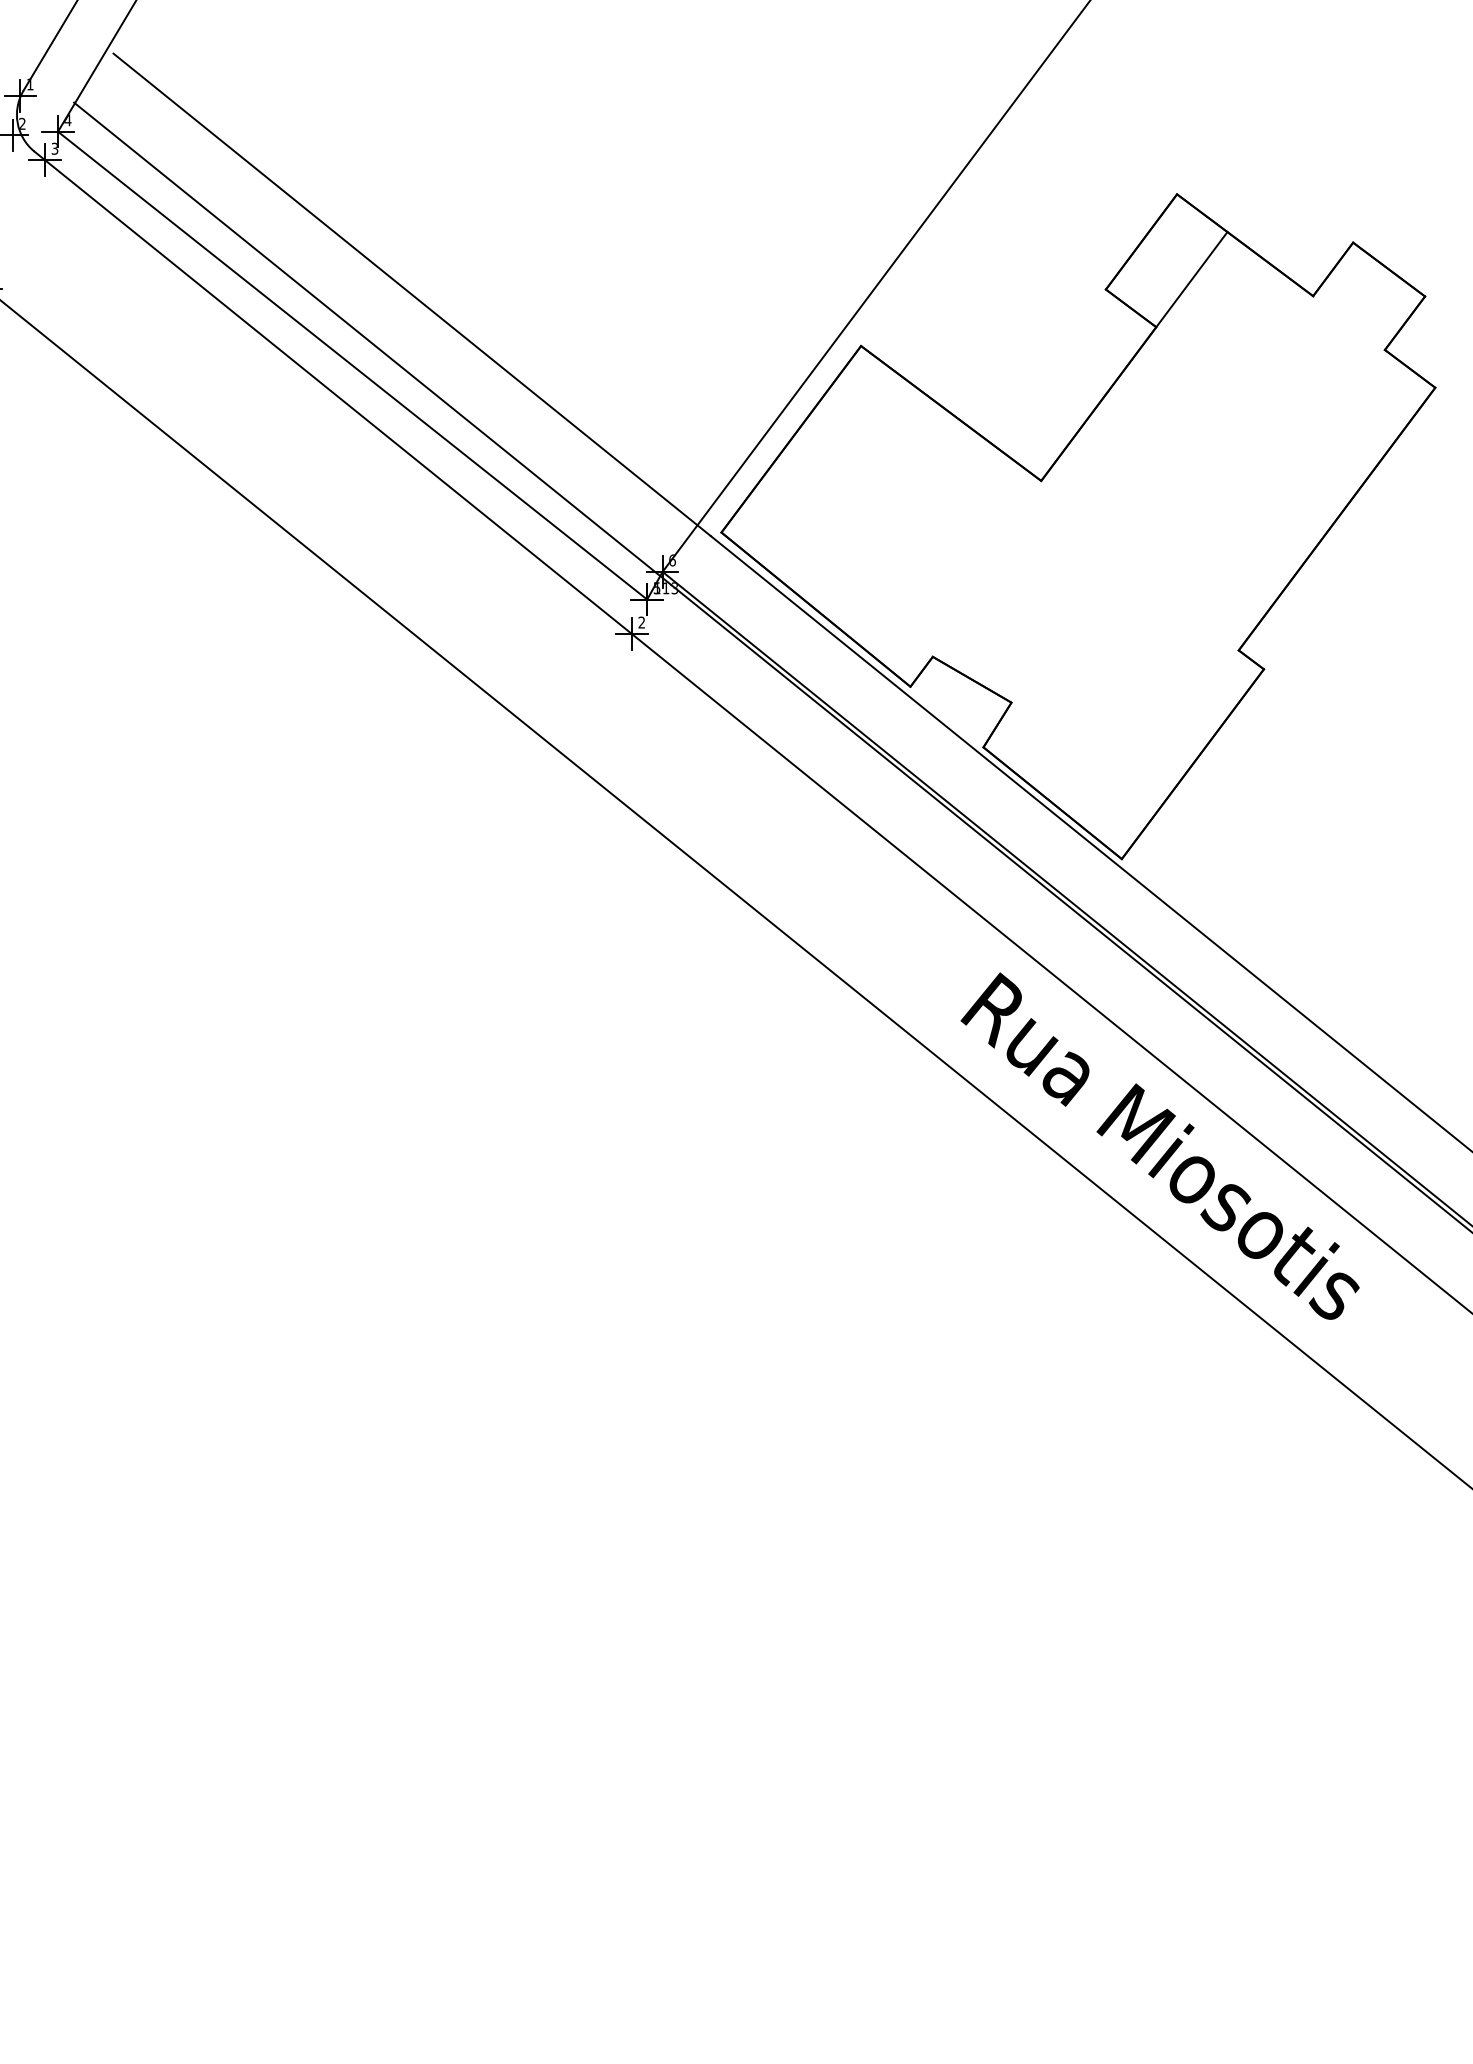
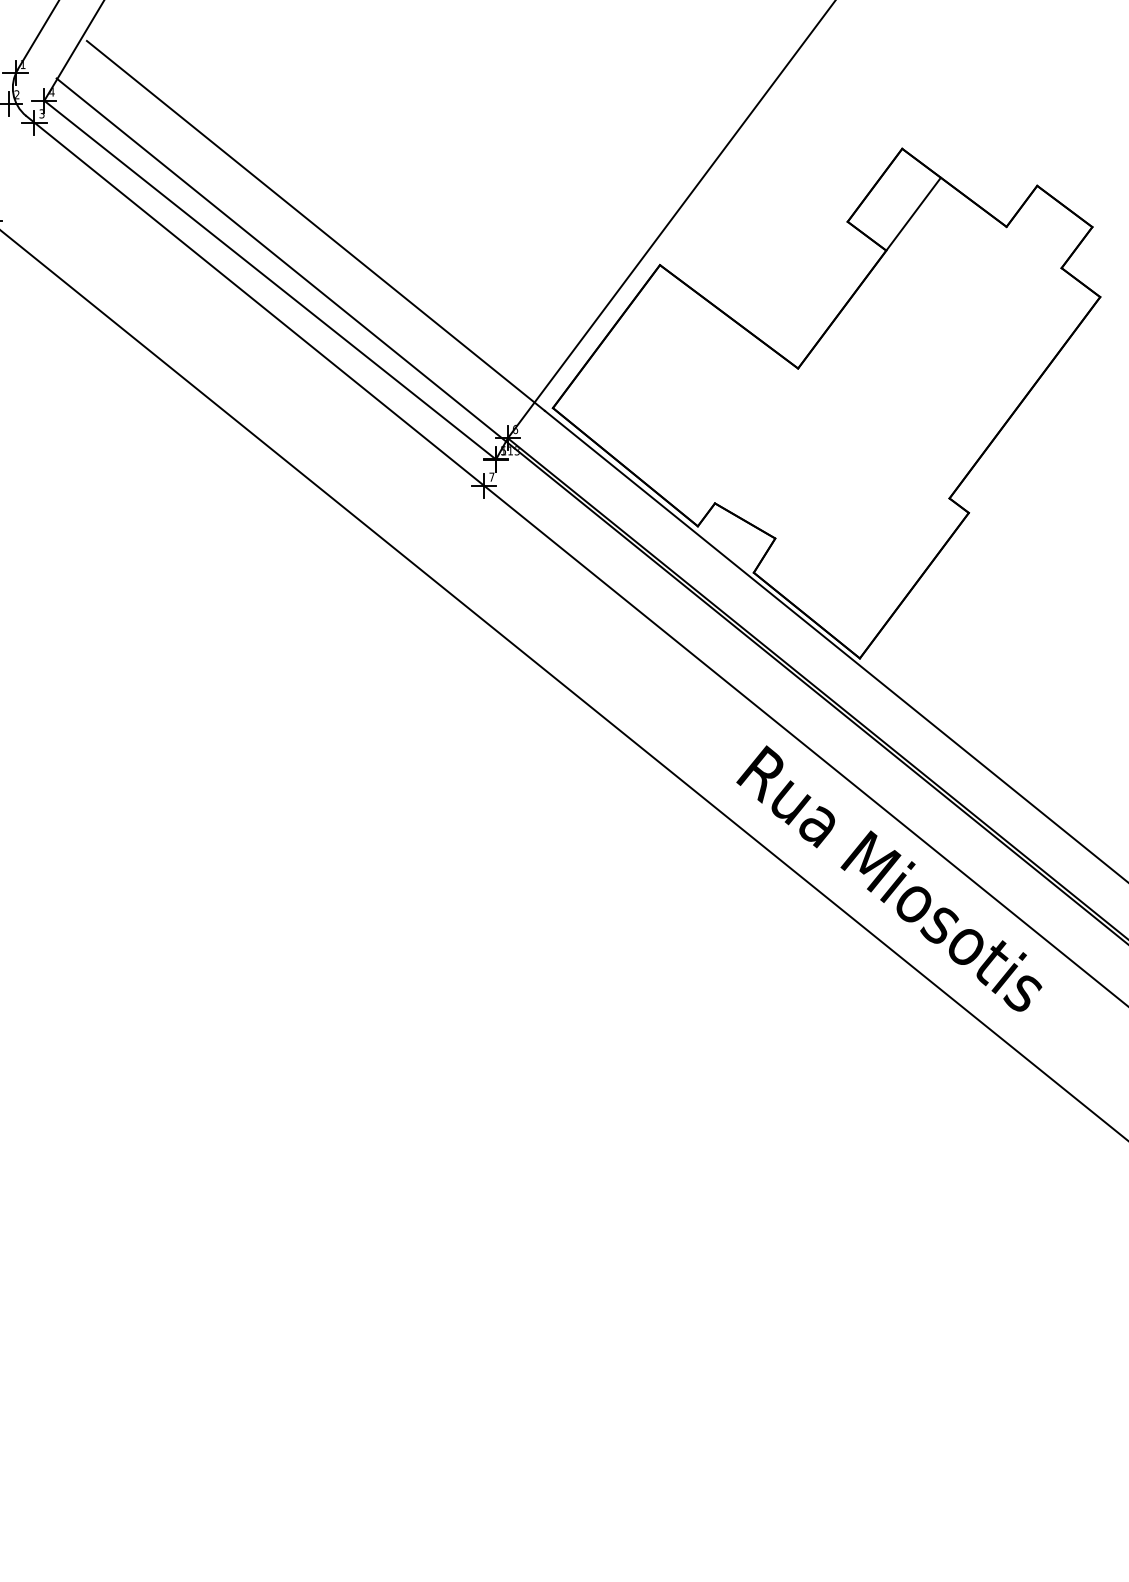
text: (641, 621) -> (491, 476), 2 -> 7

